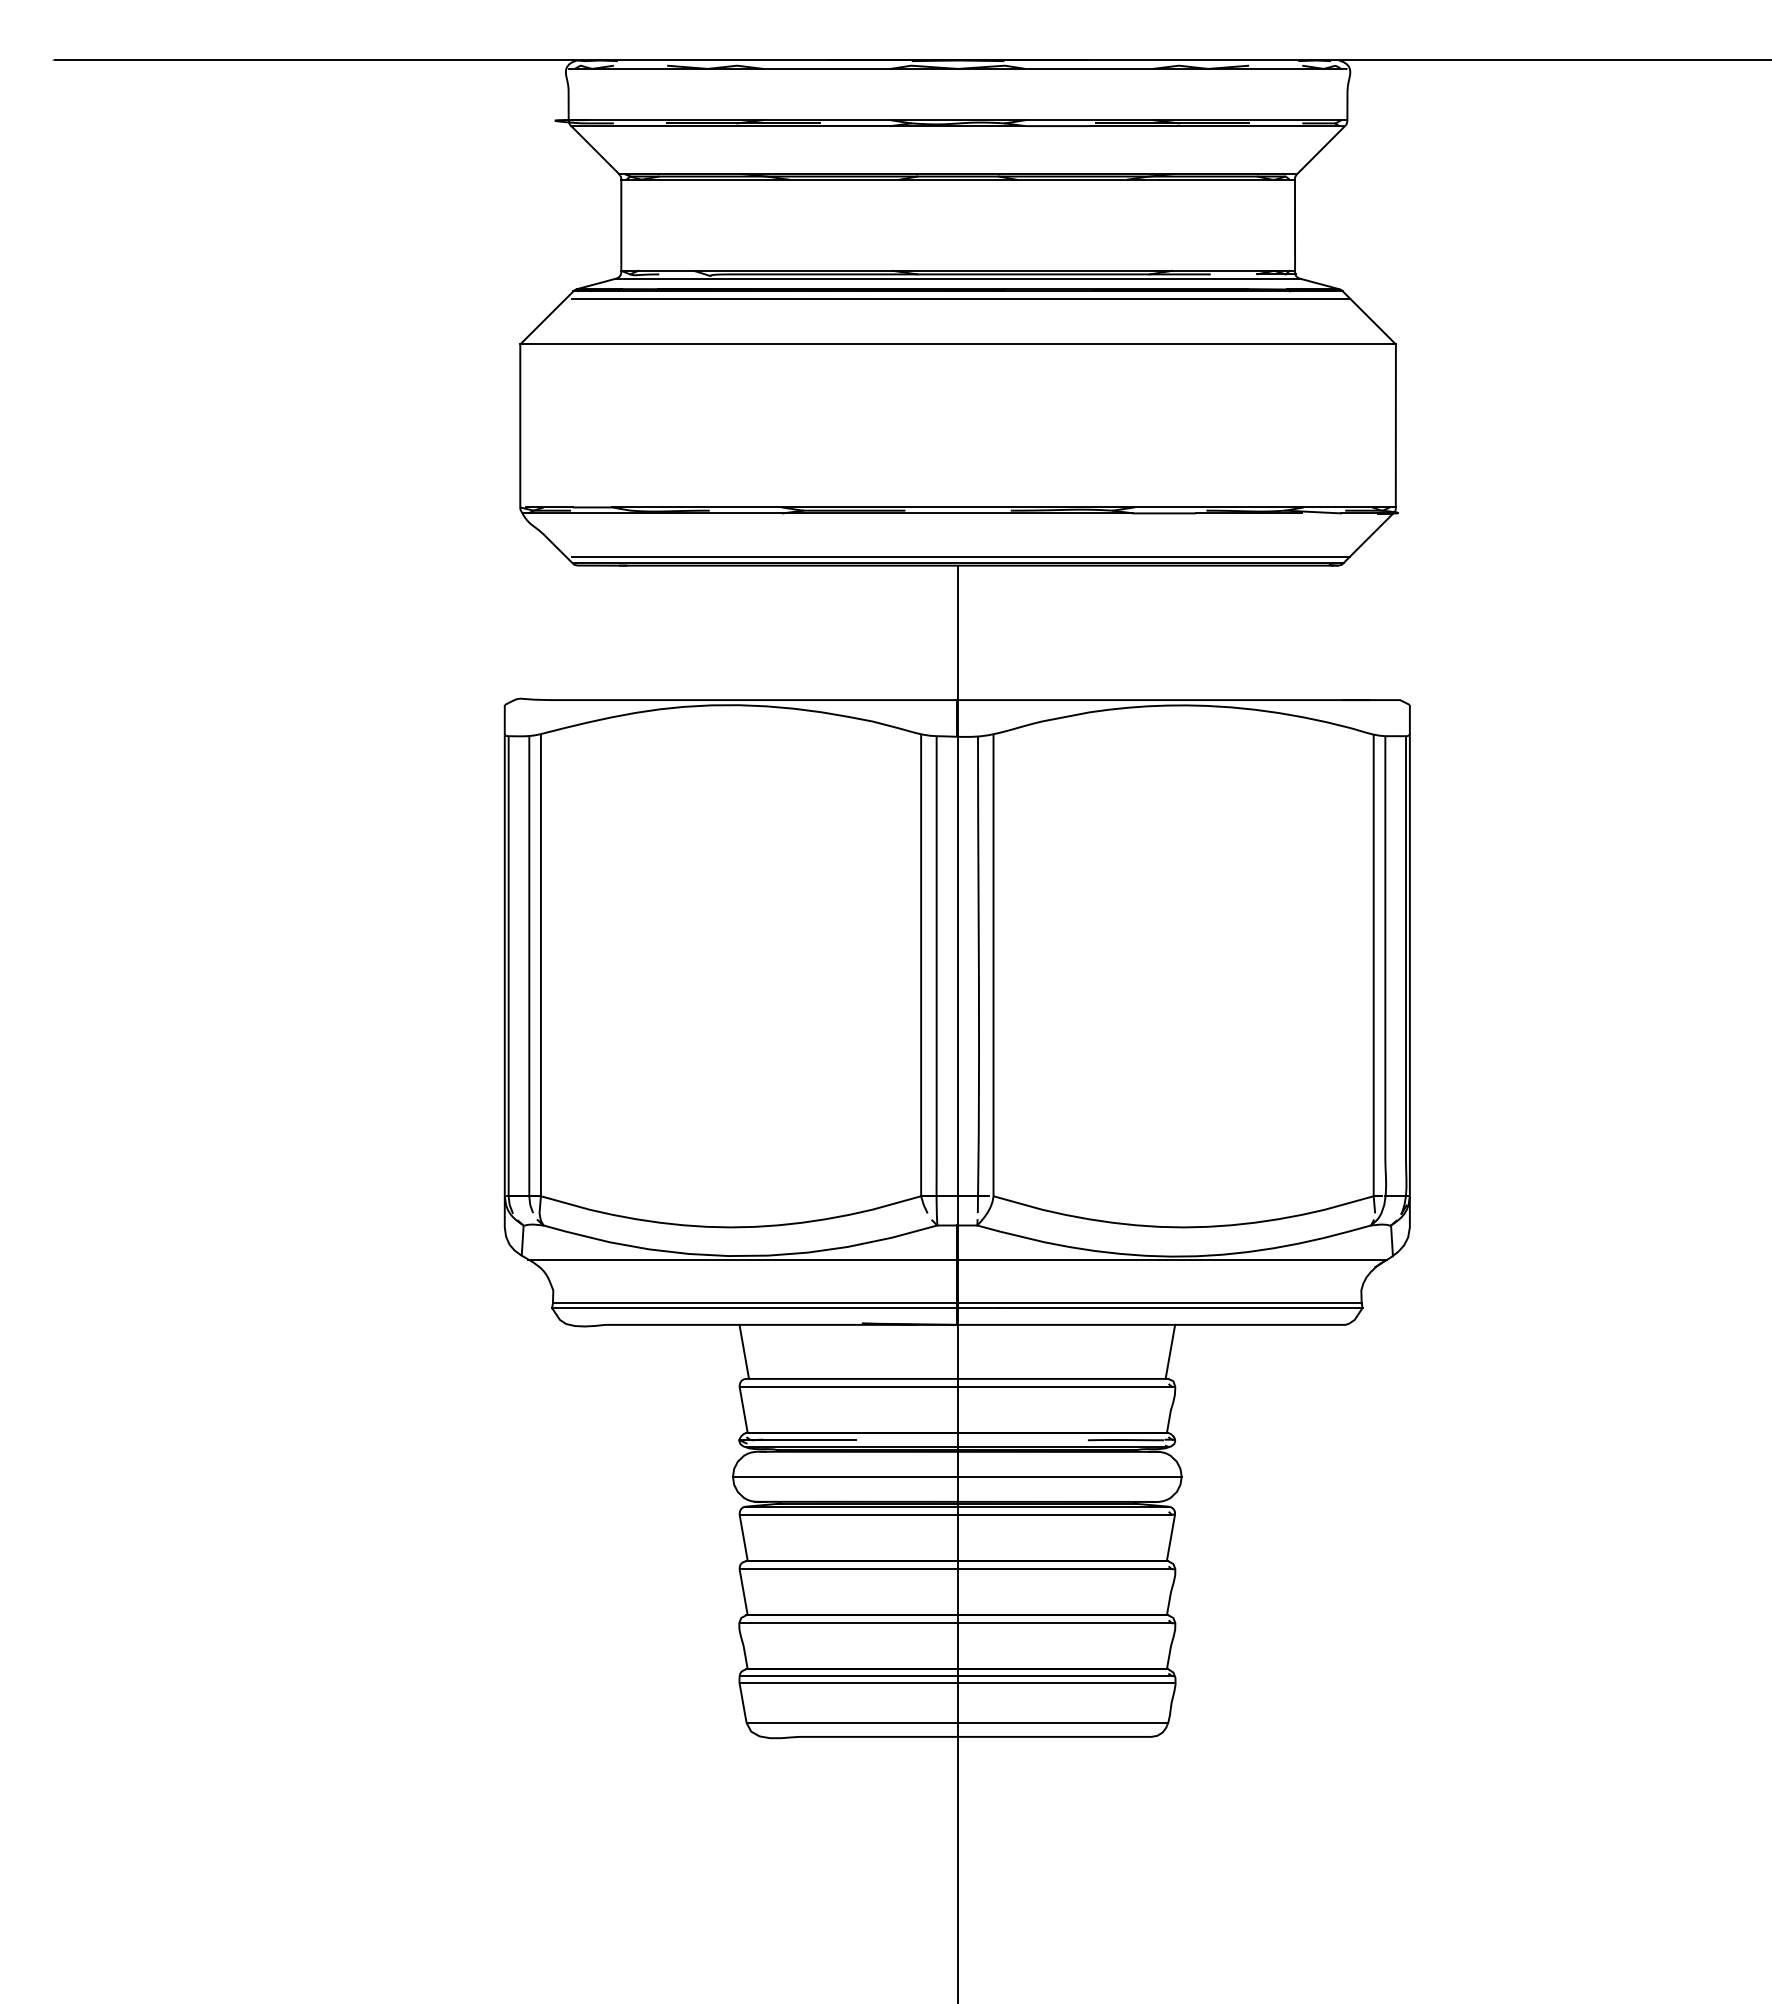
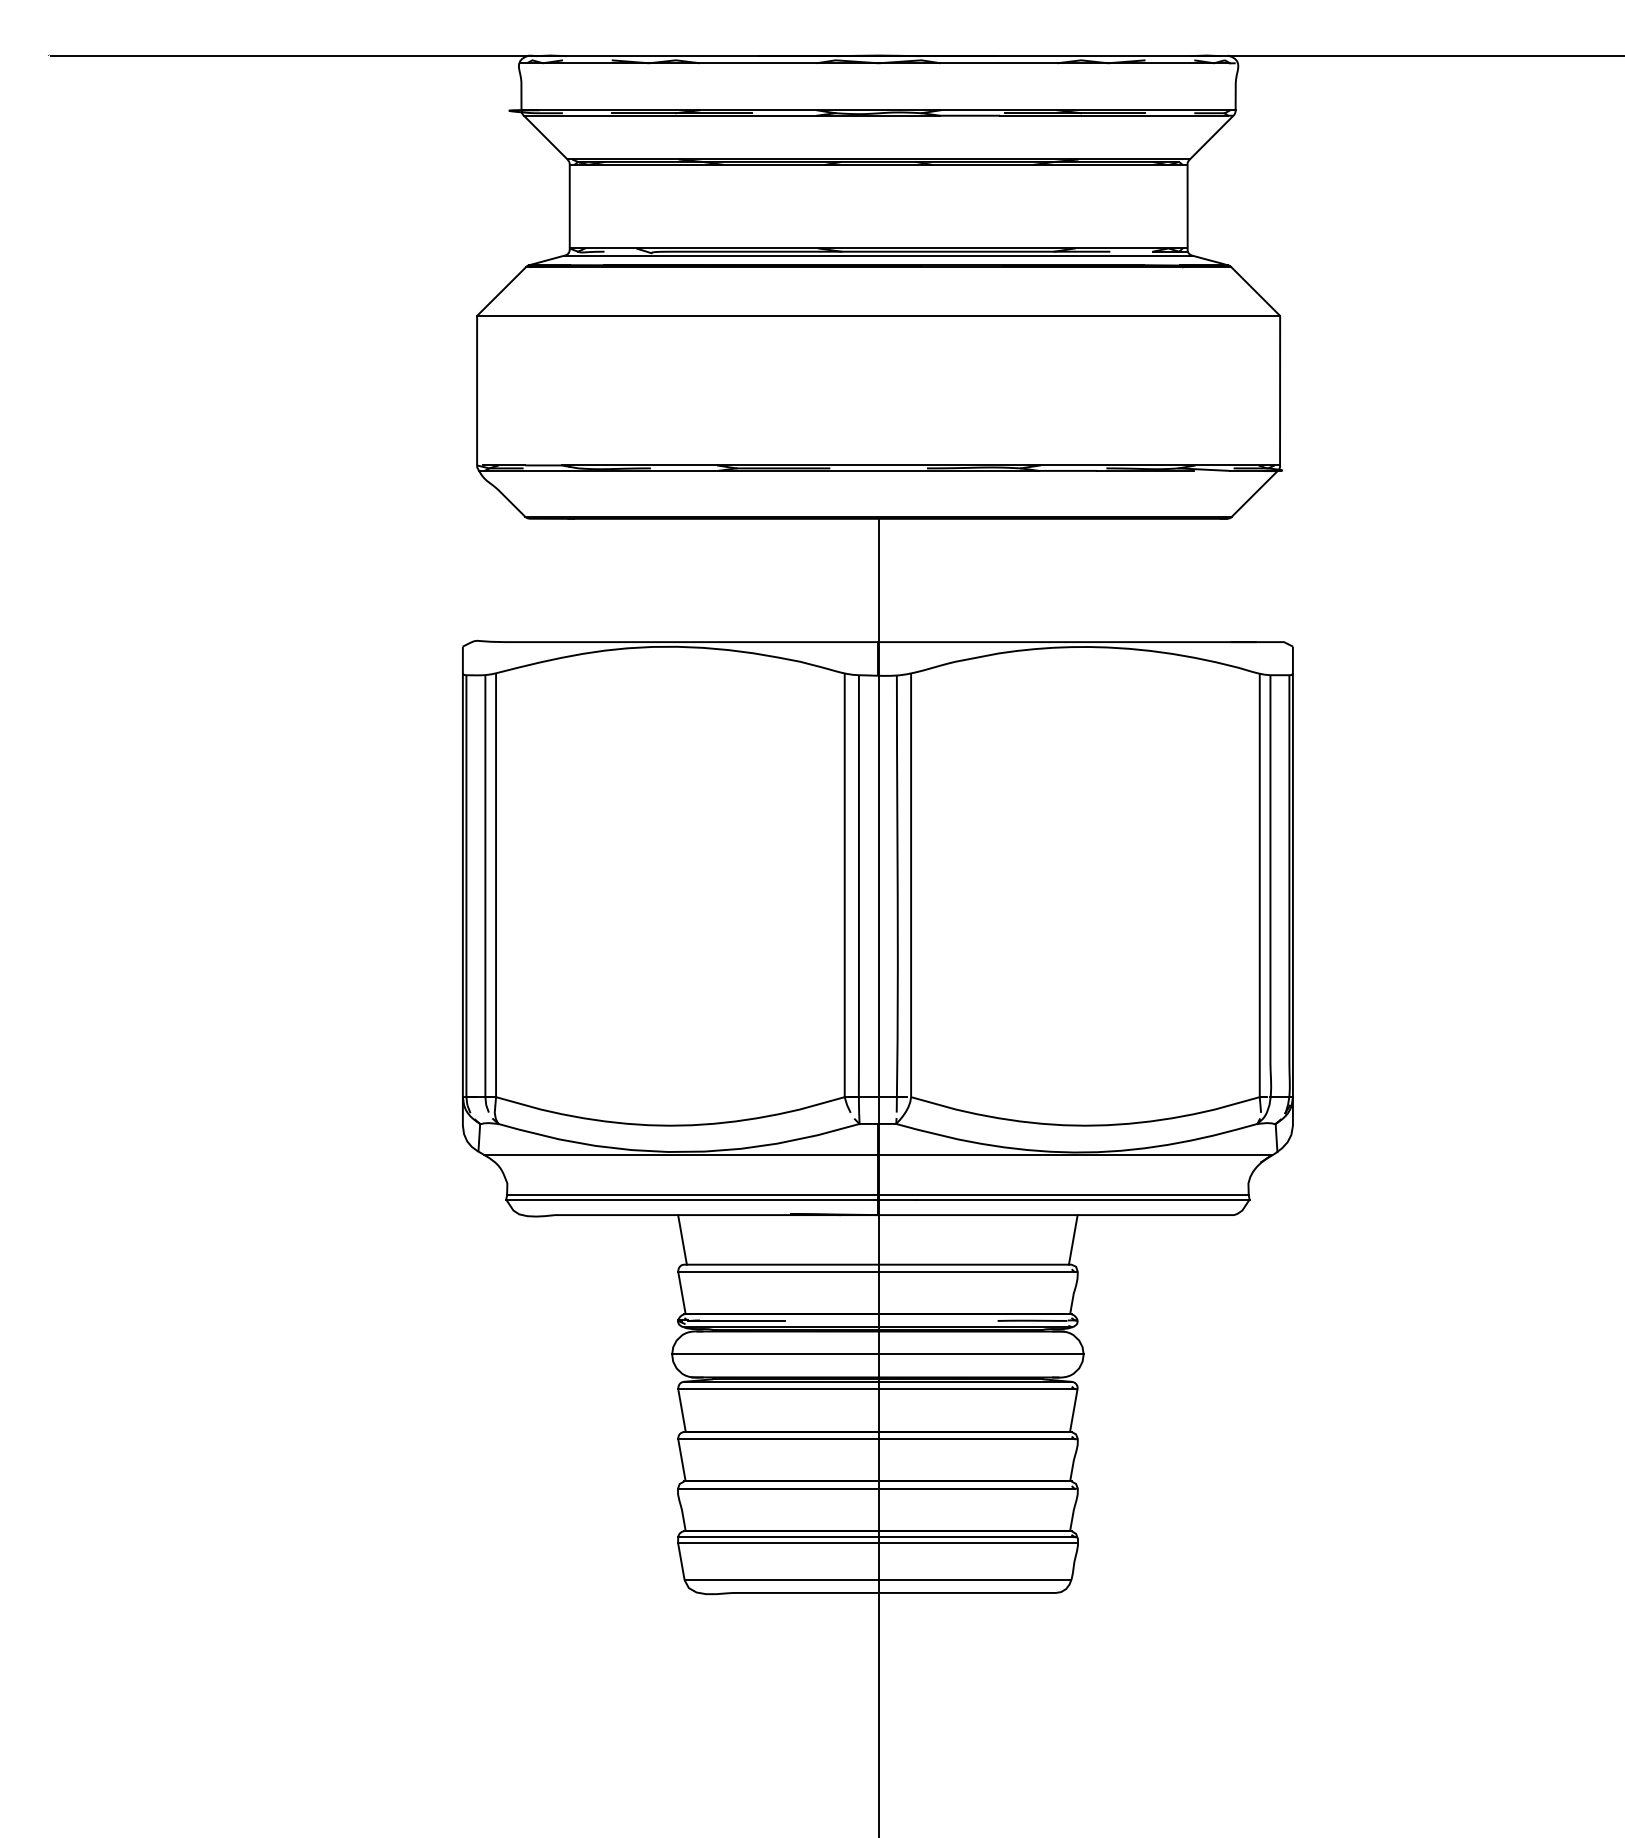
line: (960, 298) -> (880, 273), removed
line: (960, 556) -> (880, 510), removed

